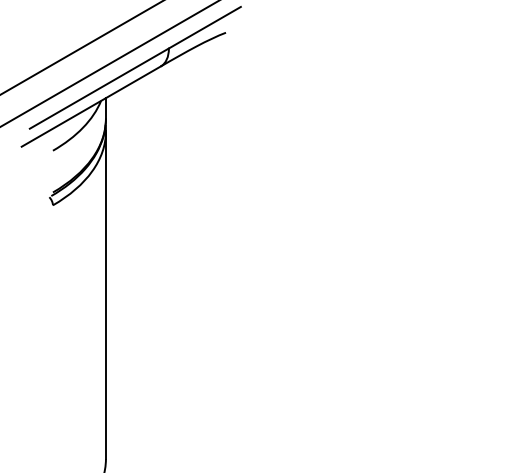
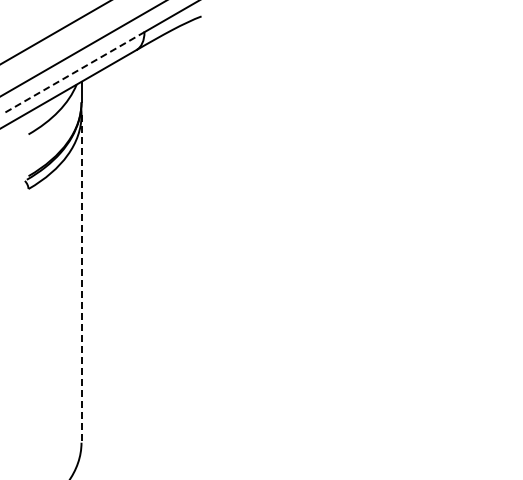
line: (99, 88) -> (75, 72), solid -> dashed
line: (105, 294) -> (81, 278), solid -> dashed

